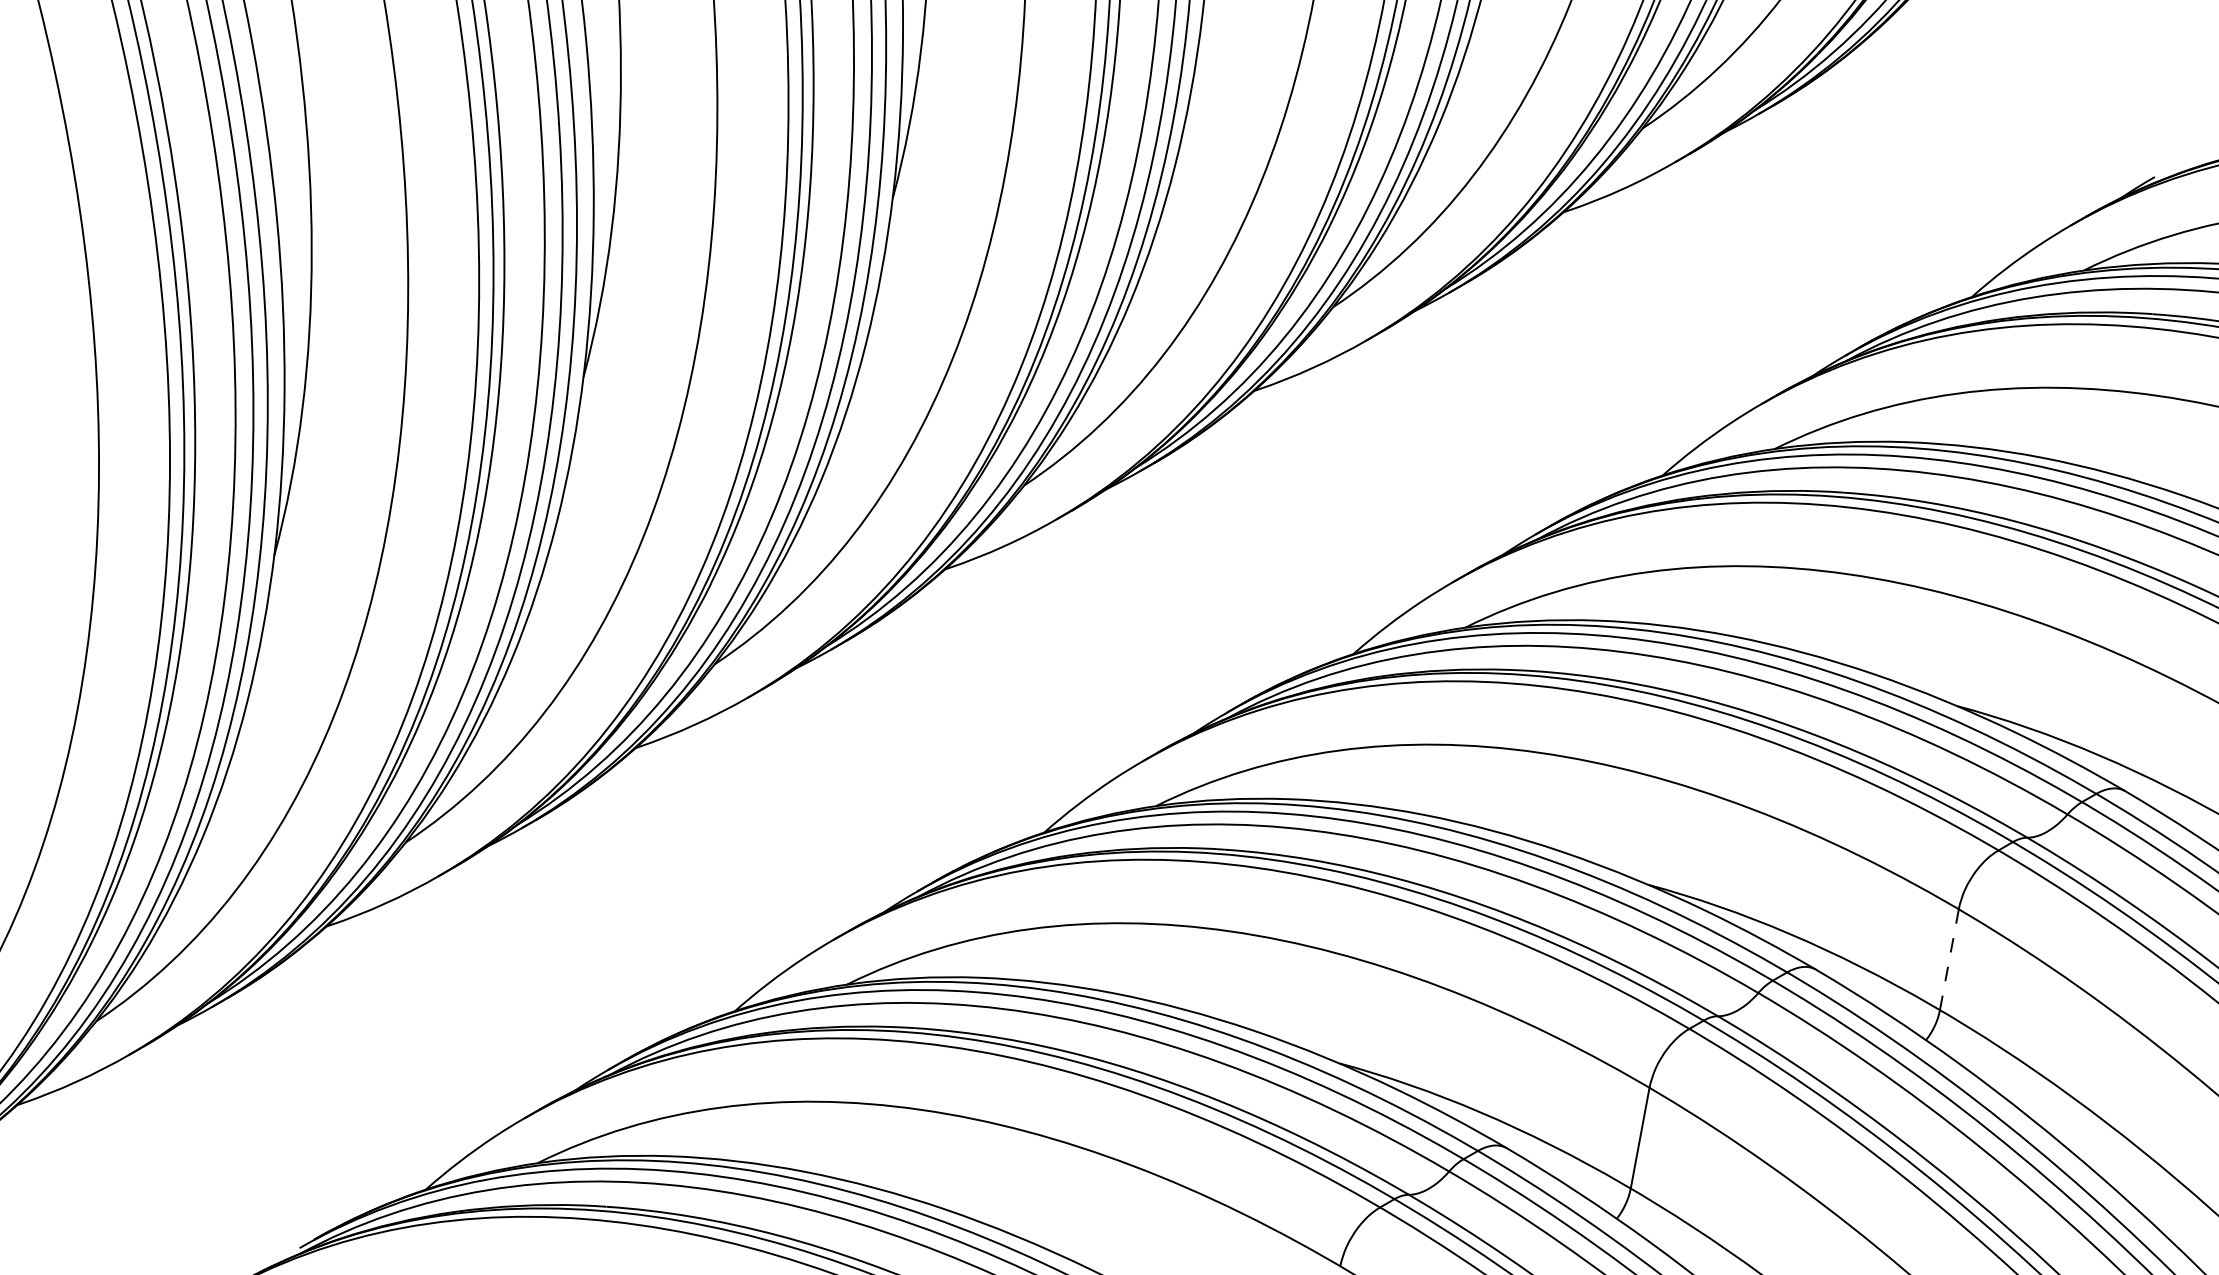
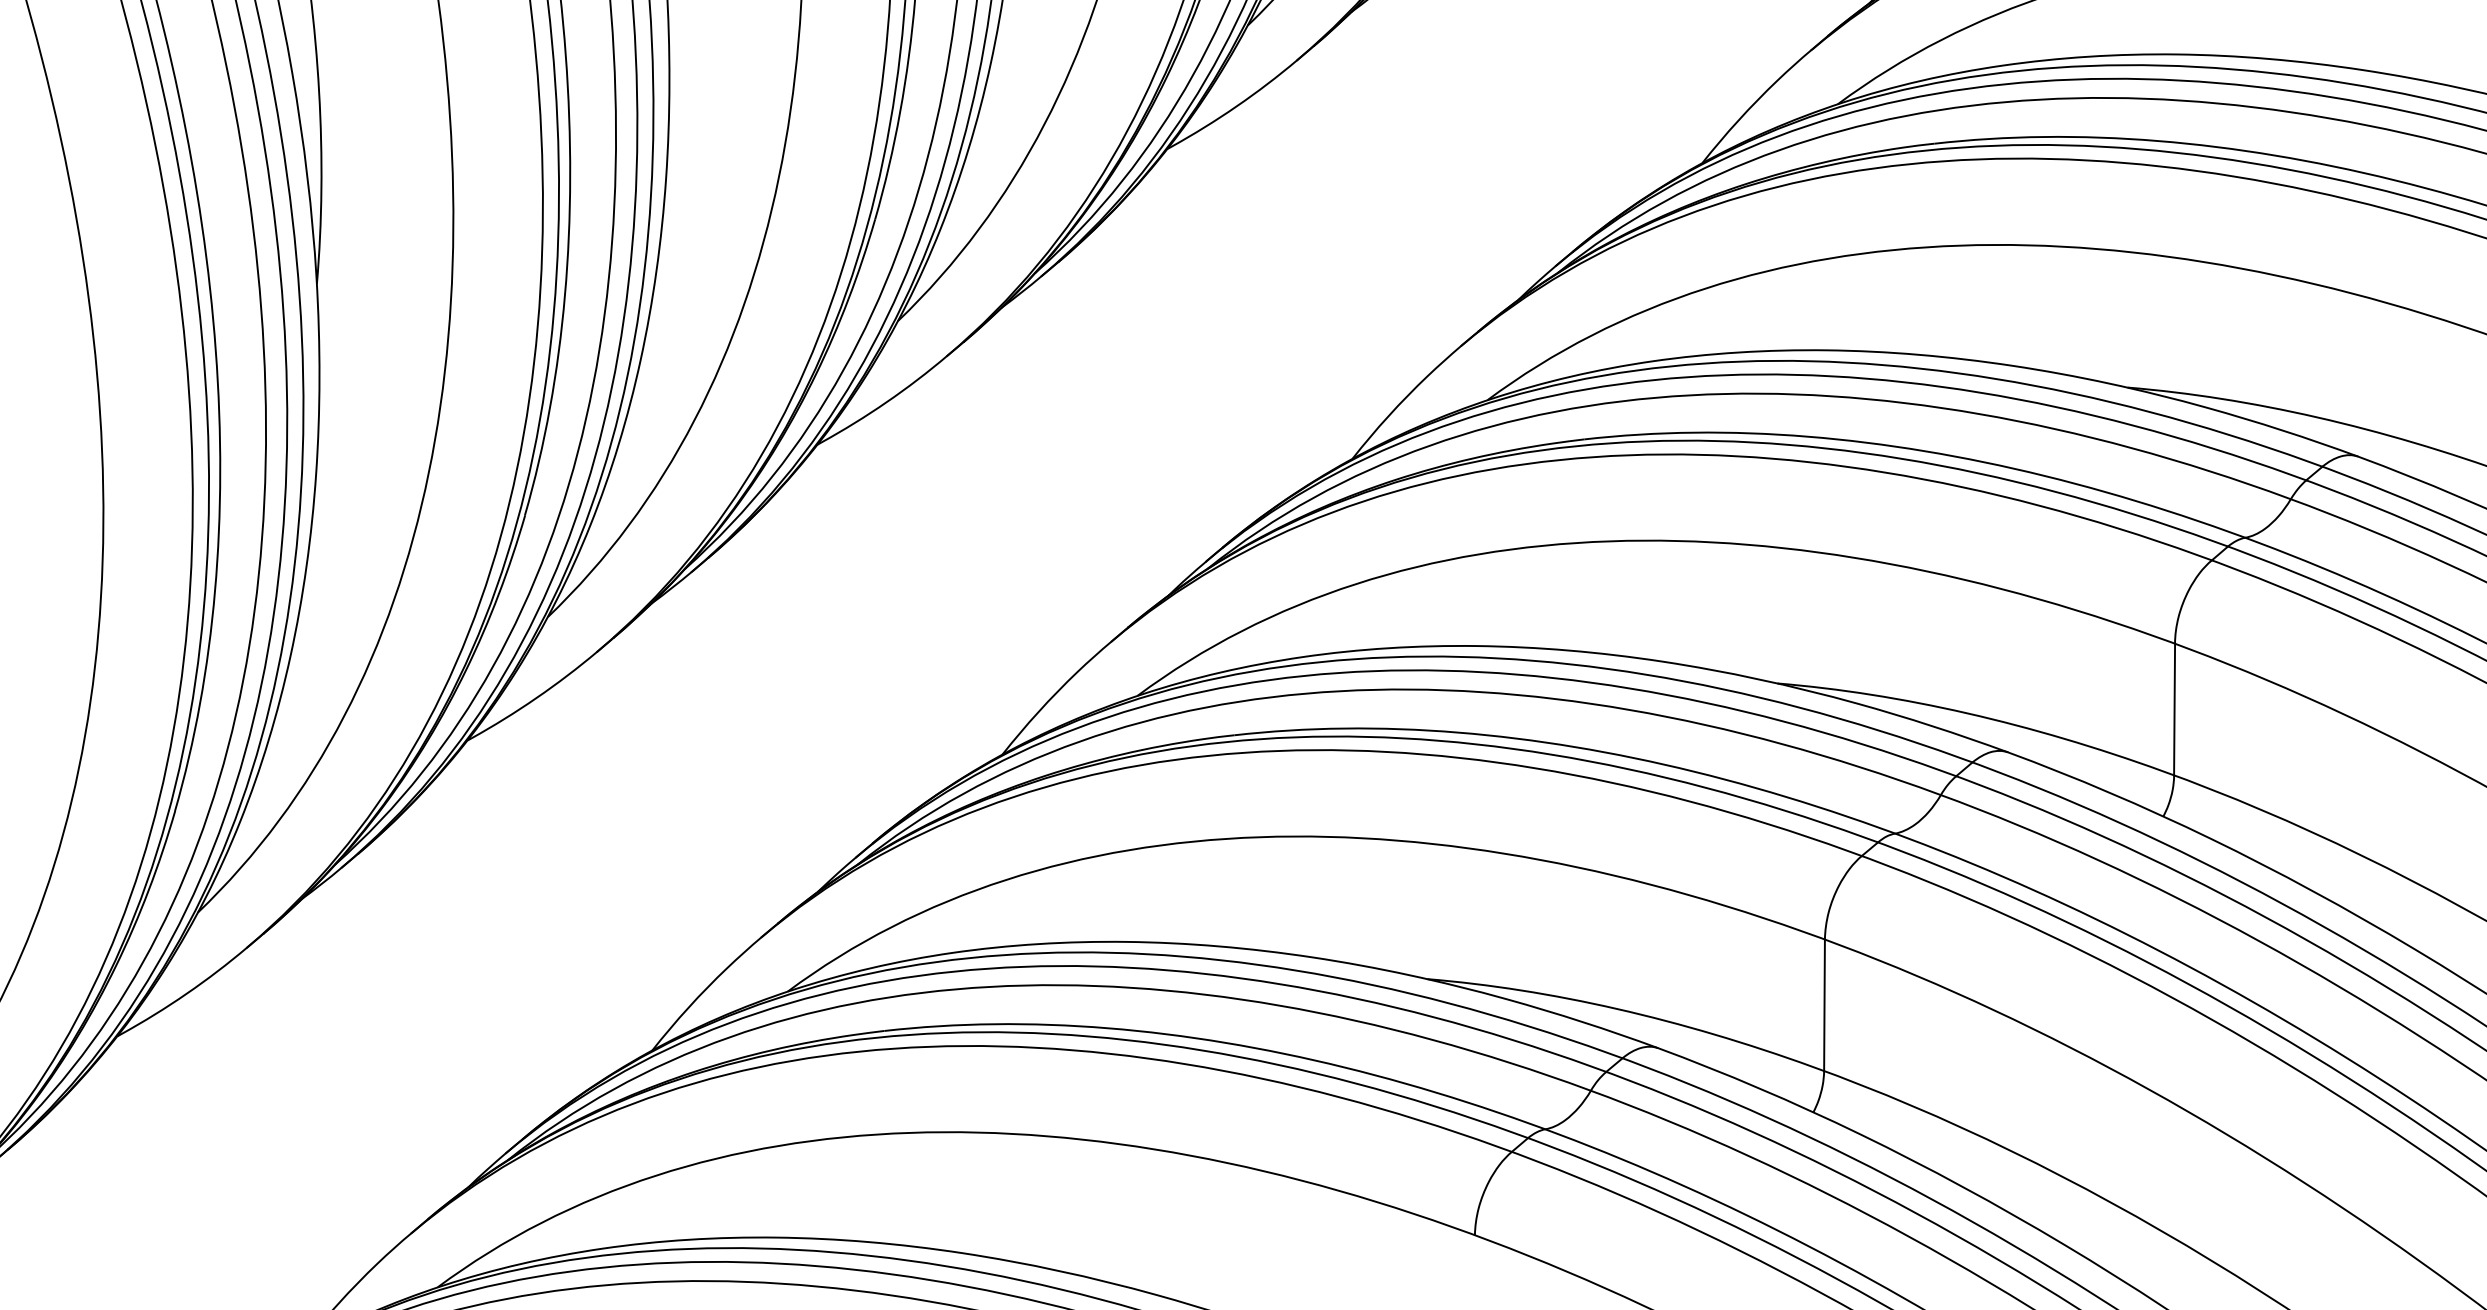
line: (1949, 960) -> (2174, 710), dashed -> solid

